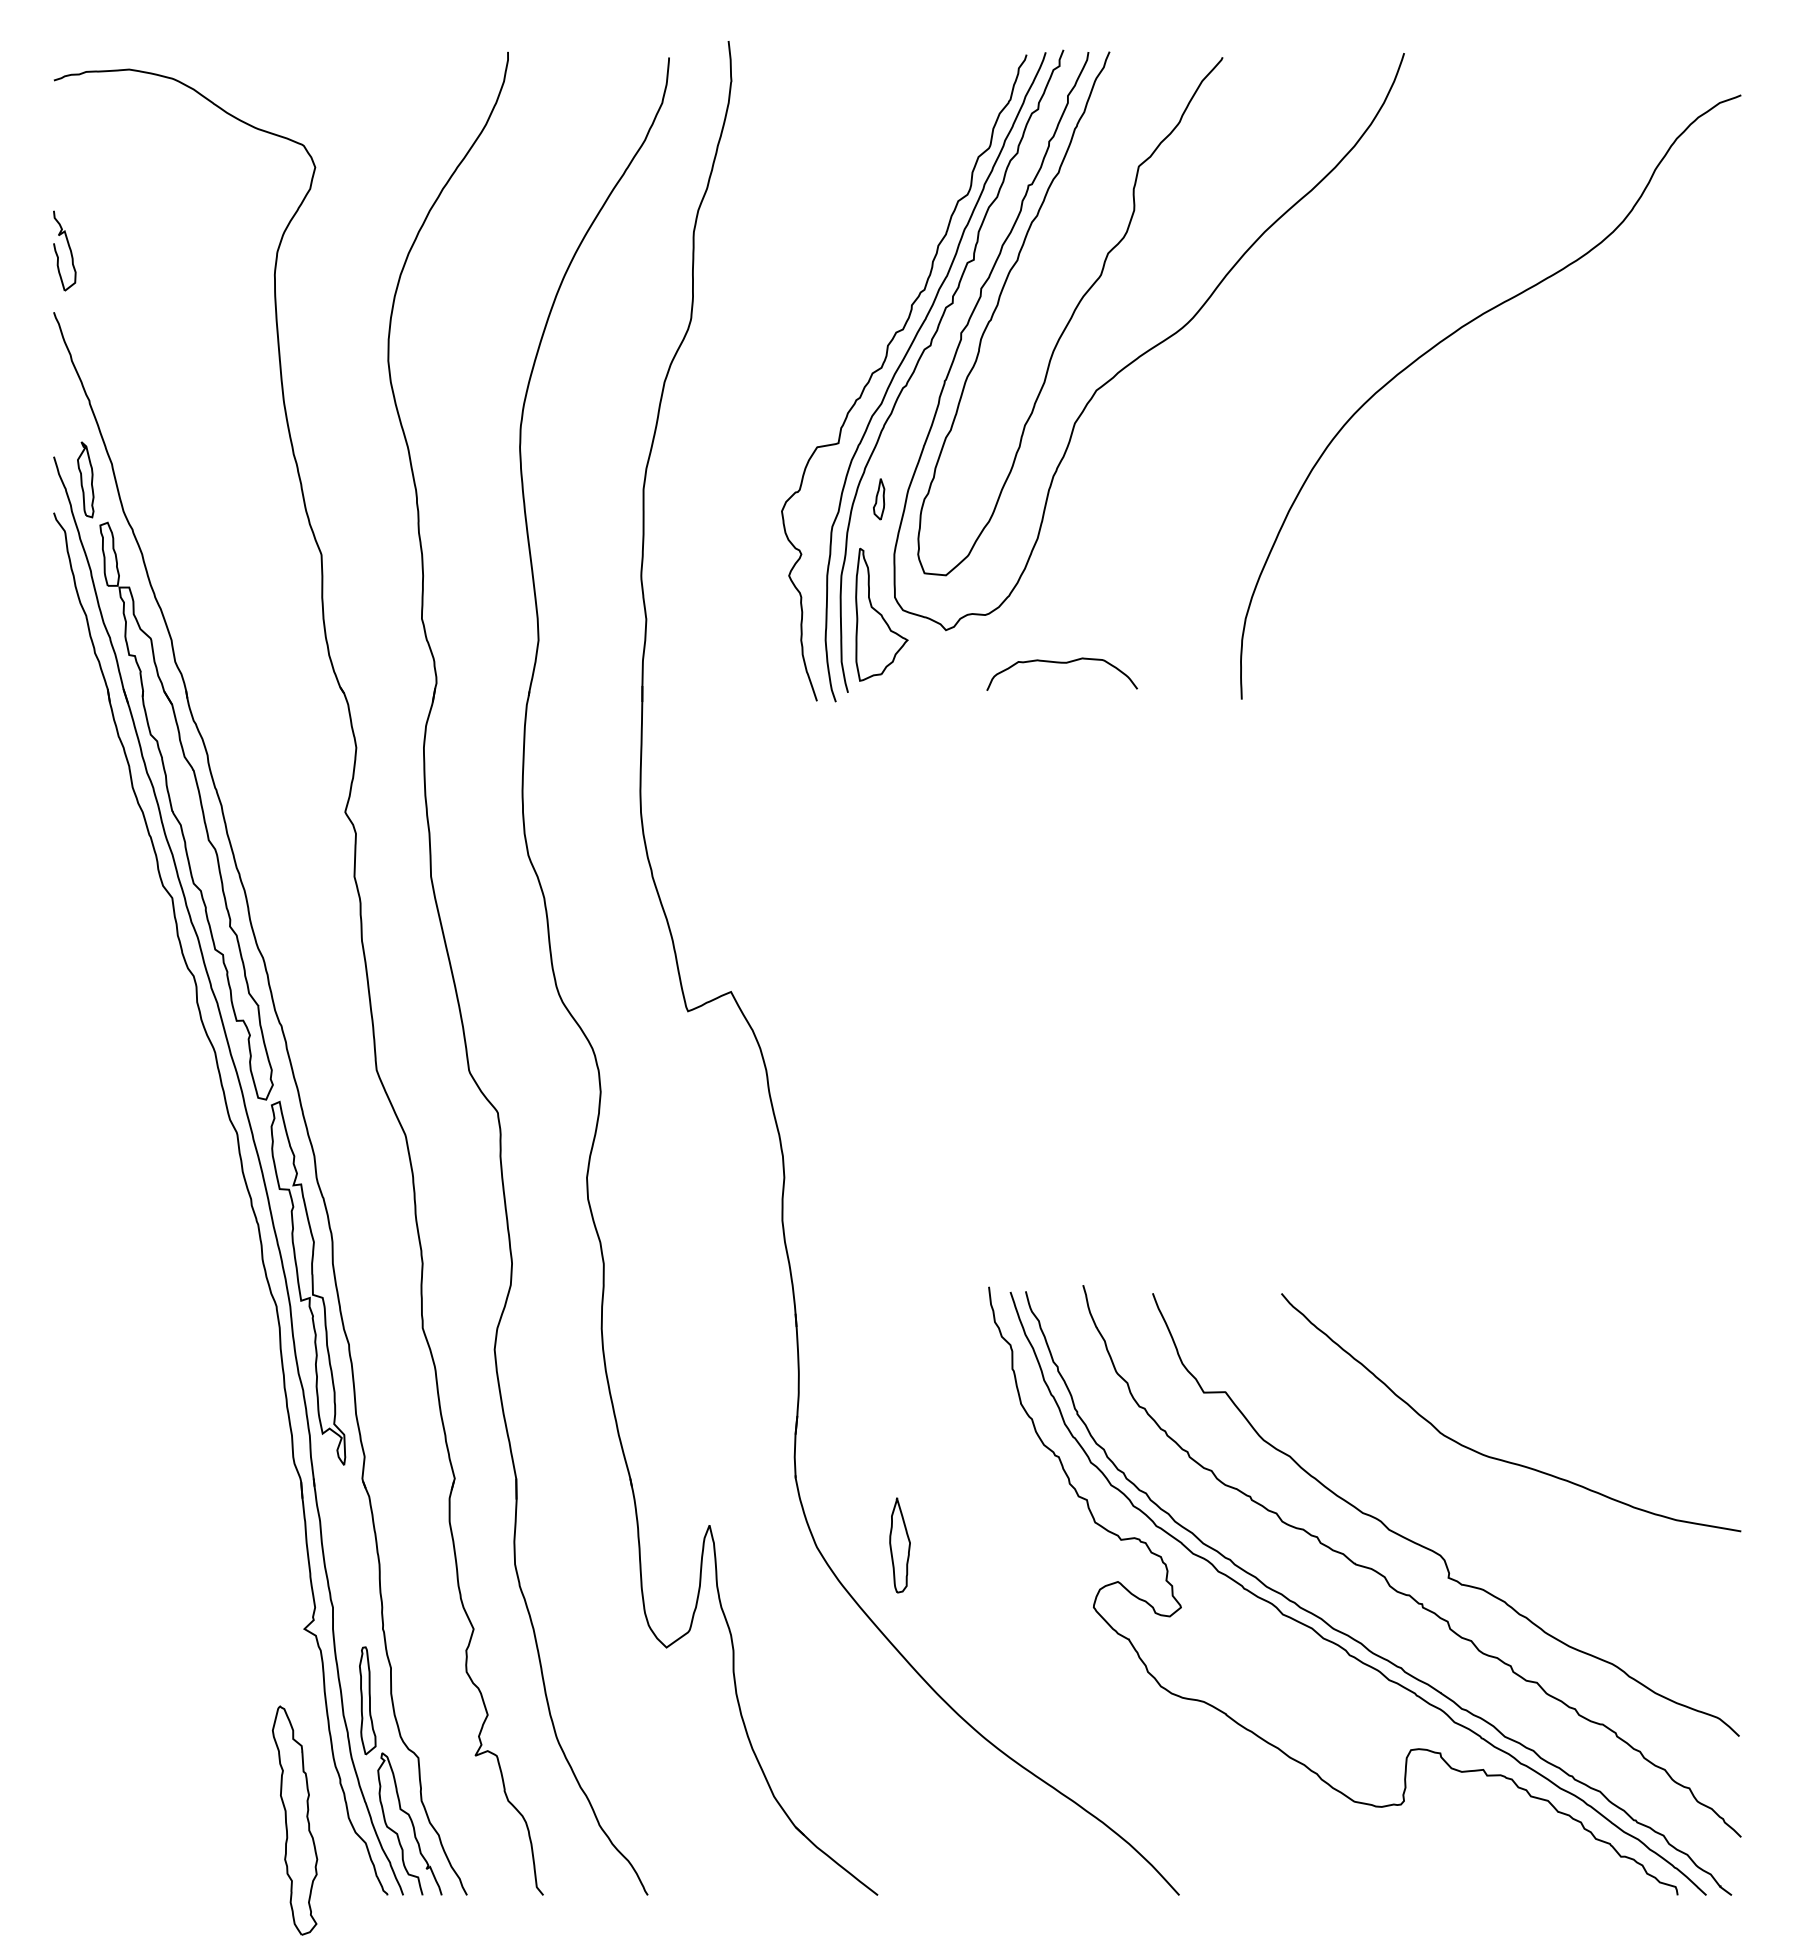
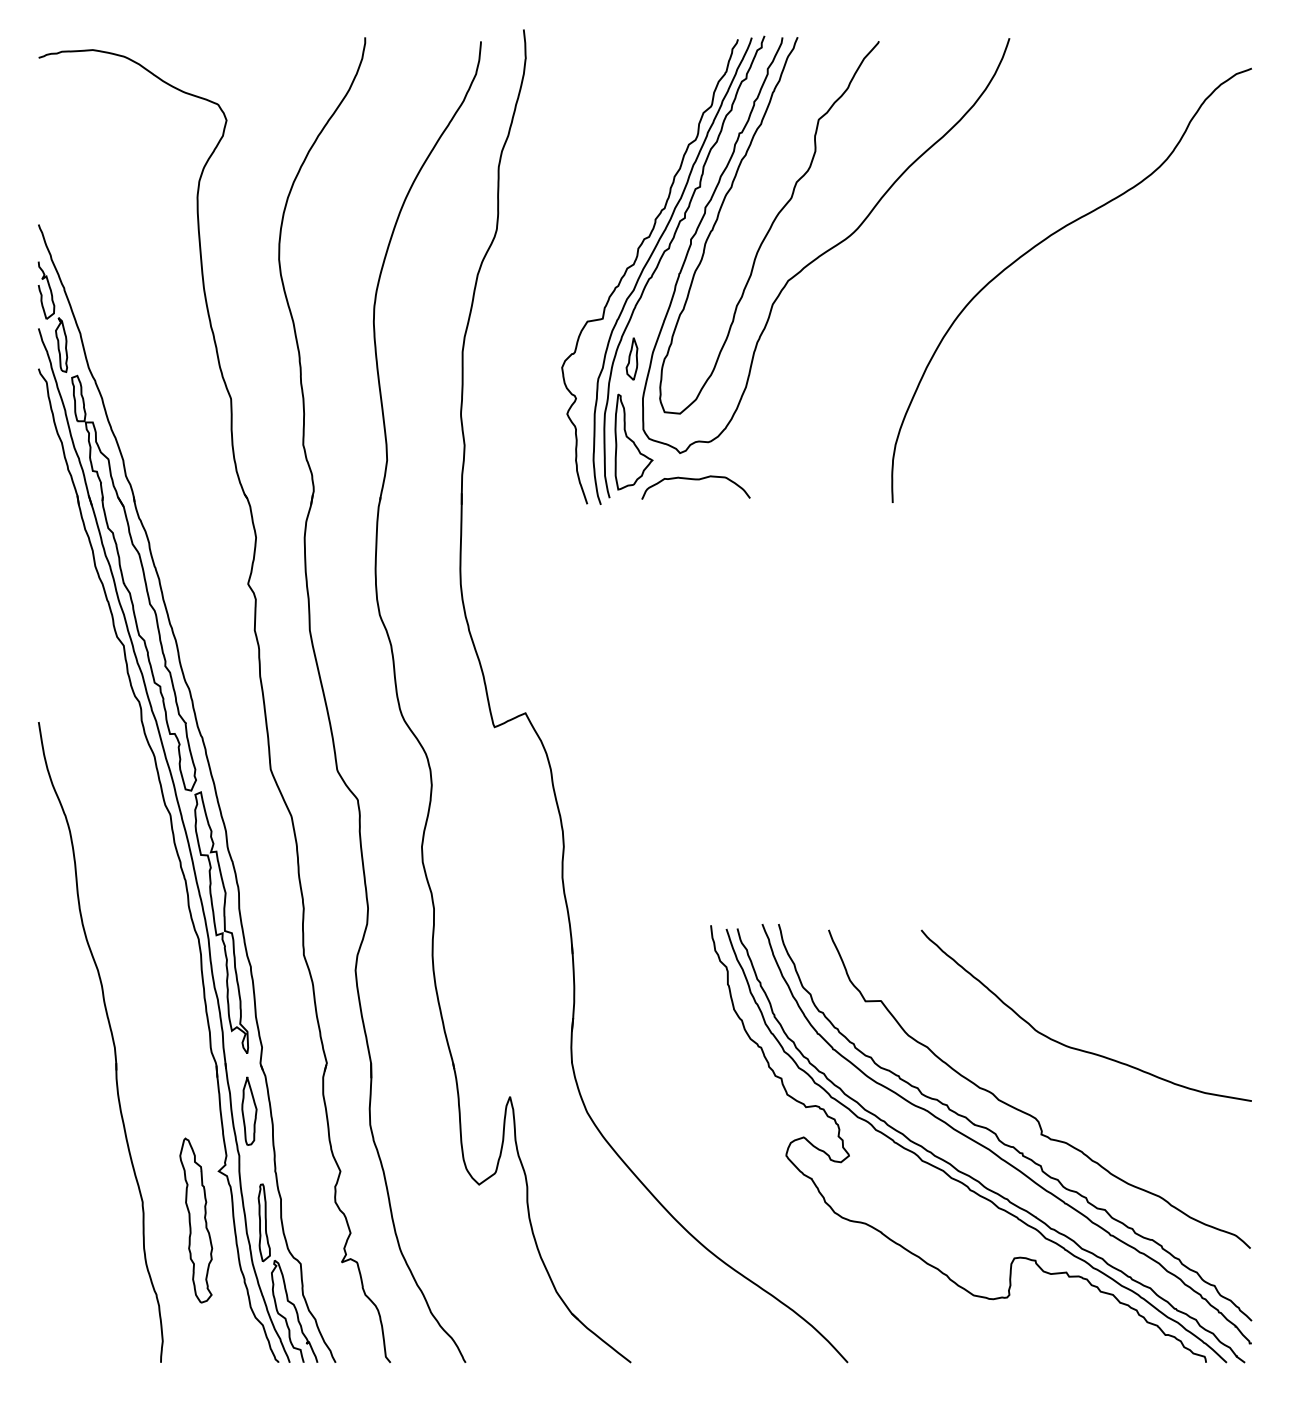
part: (64, 250) -> (46, 290), moved
part: (878, 499) -> (631, 359), size x1.43
curve: (1061, 663) -> (695, 479), moved
part: (156, 1447) -> (112, 1040), added
part: (899, 1545) -> (249, 1111), moved
curve: (1381, 1601) -> (993, 1151), added
part: (295, 1820) -> (196, 1220), moved

